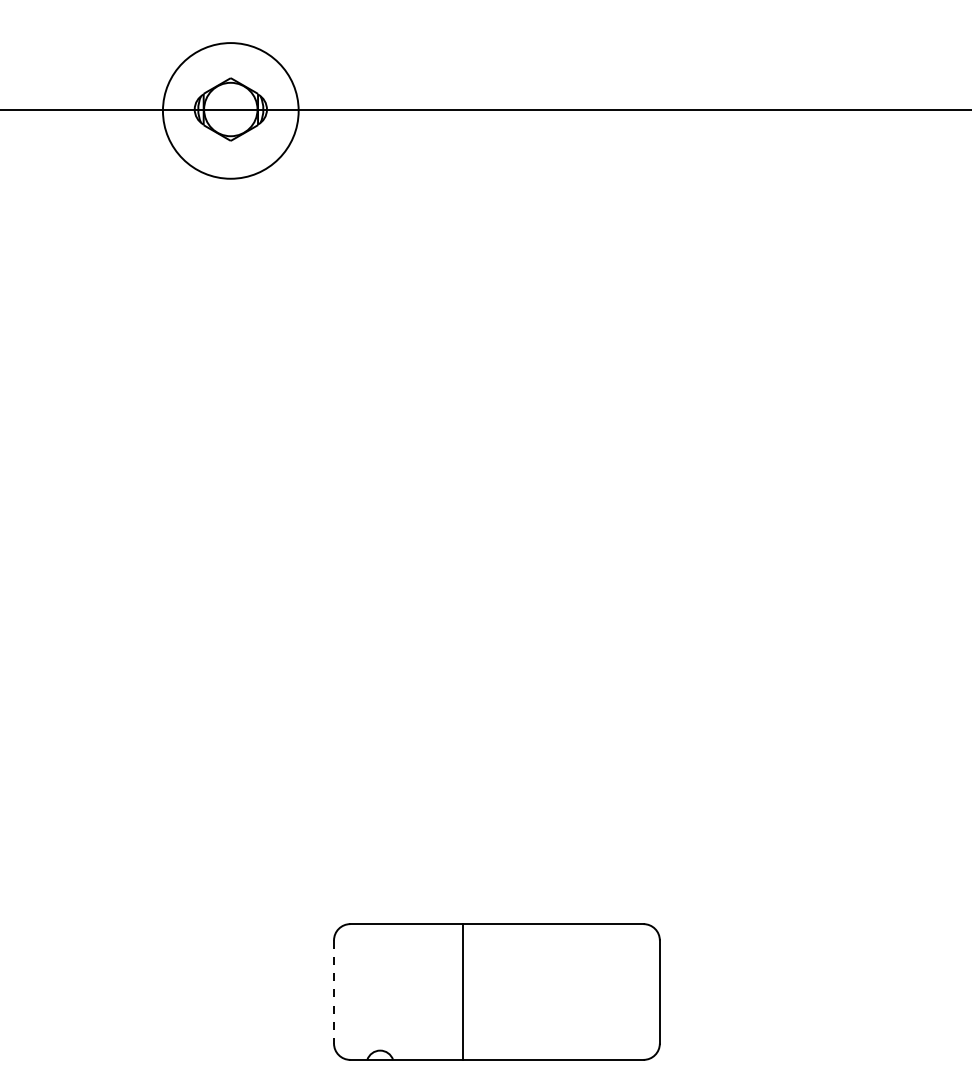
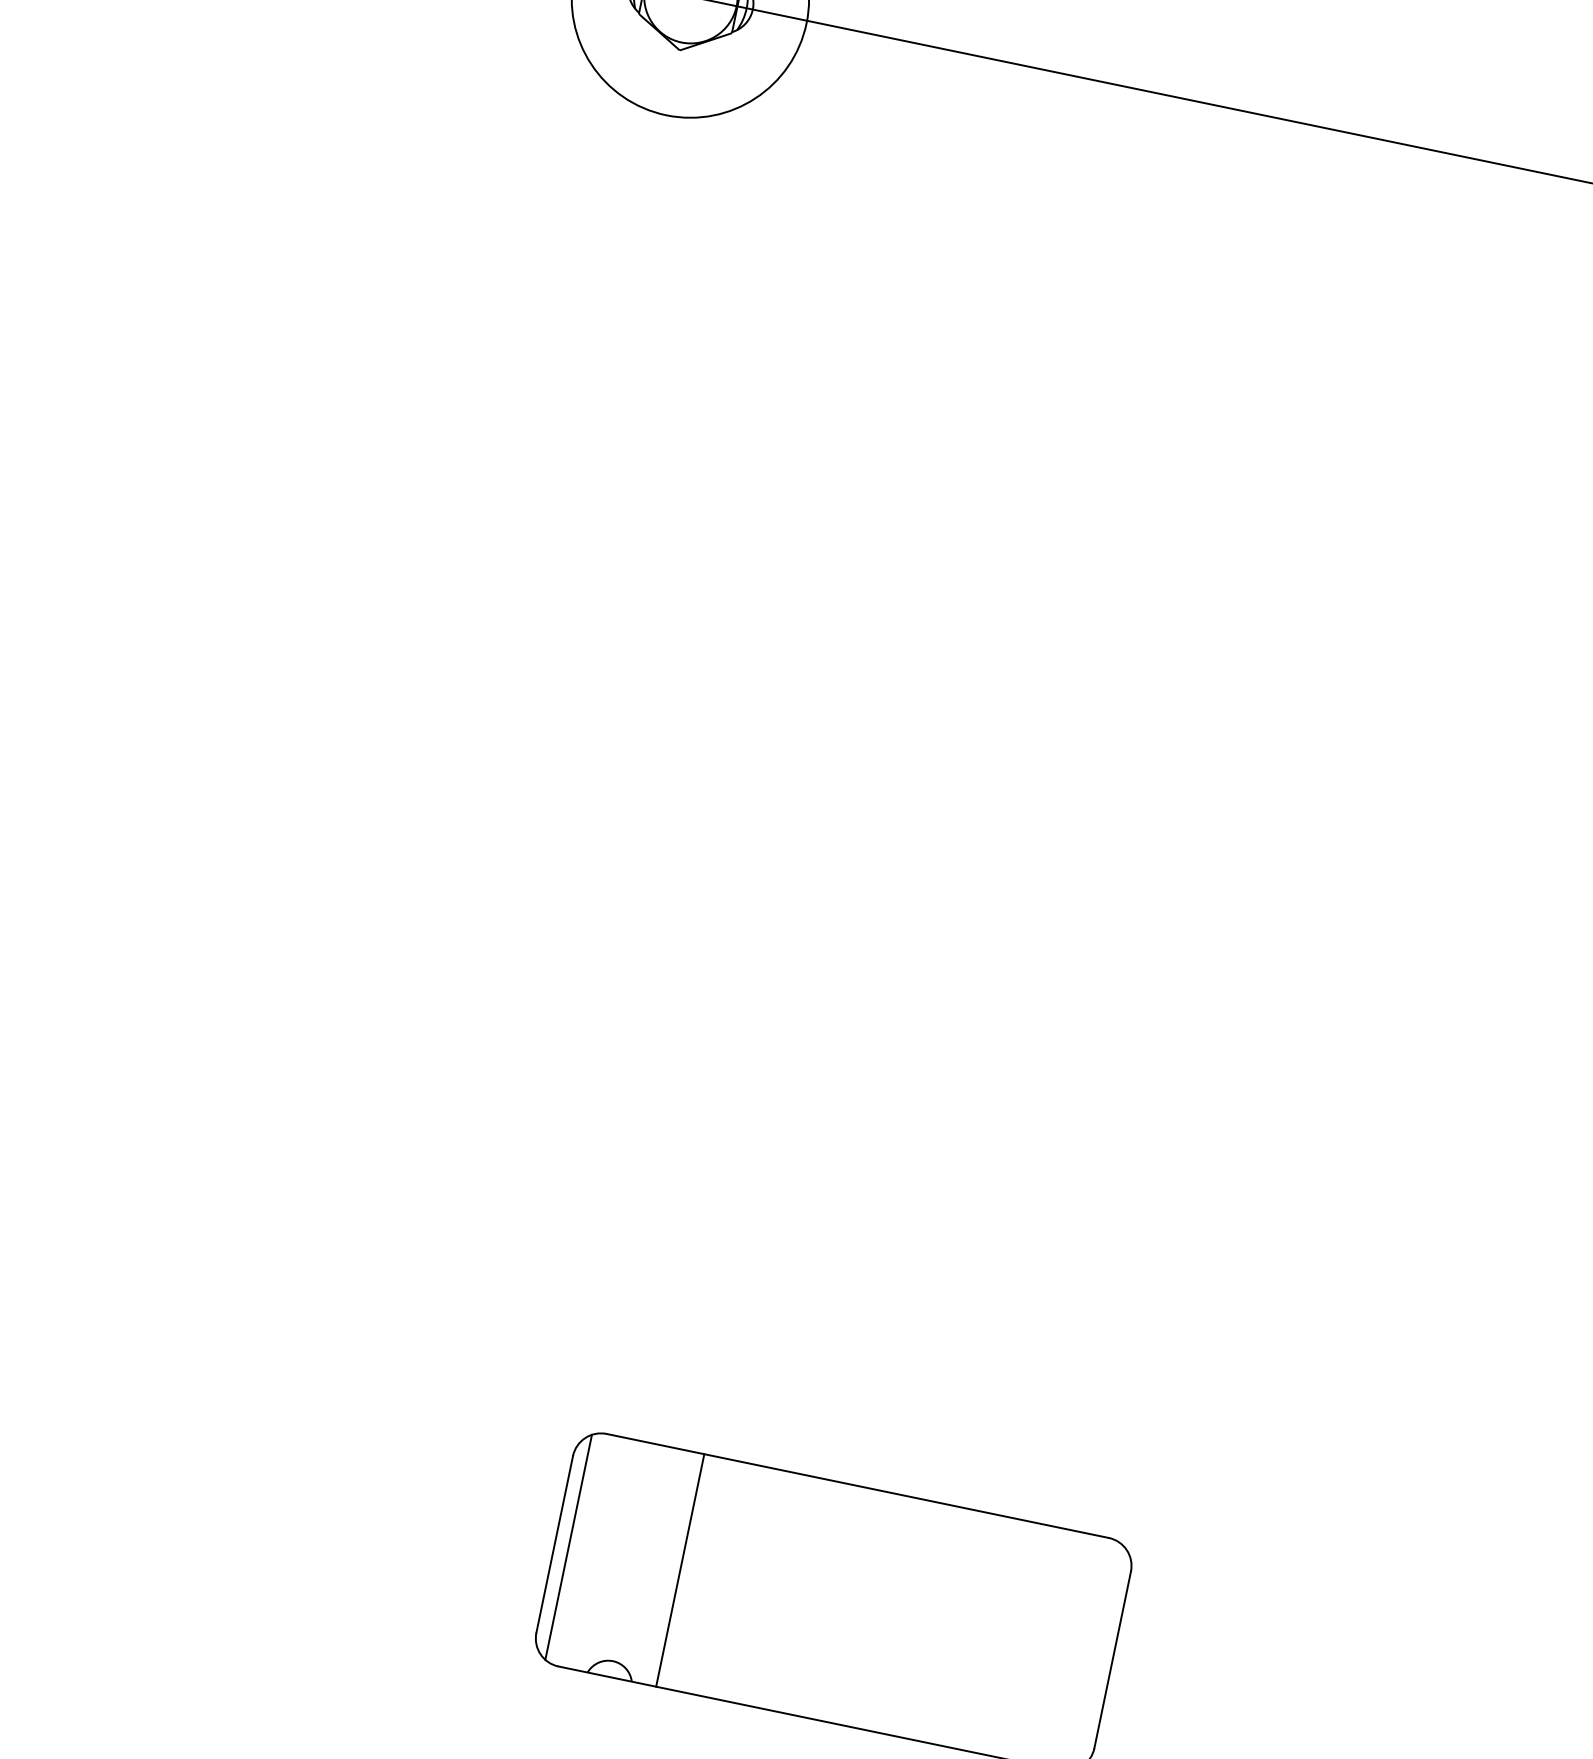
line: (342, 991) -> (569, 1546), added
line: (463, 991) -> (680, 1569), moved
line: (334, 992) -> (555, 1545), dashed -> solid

